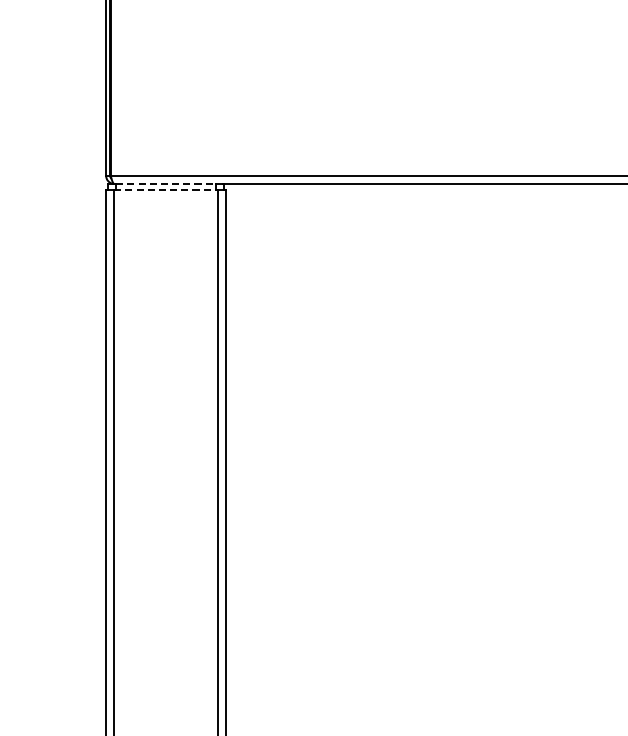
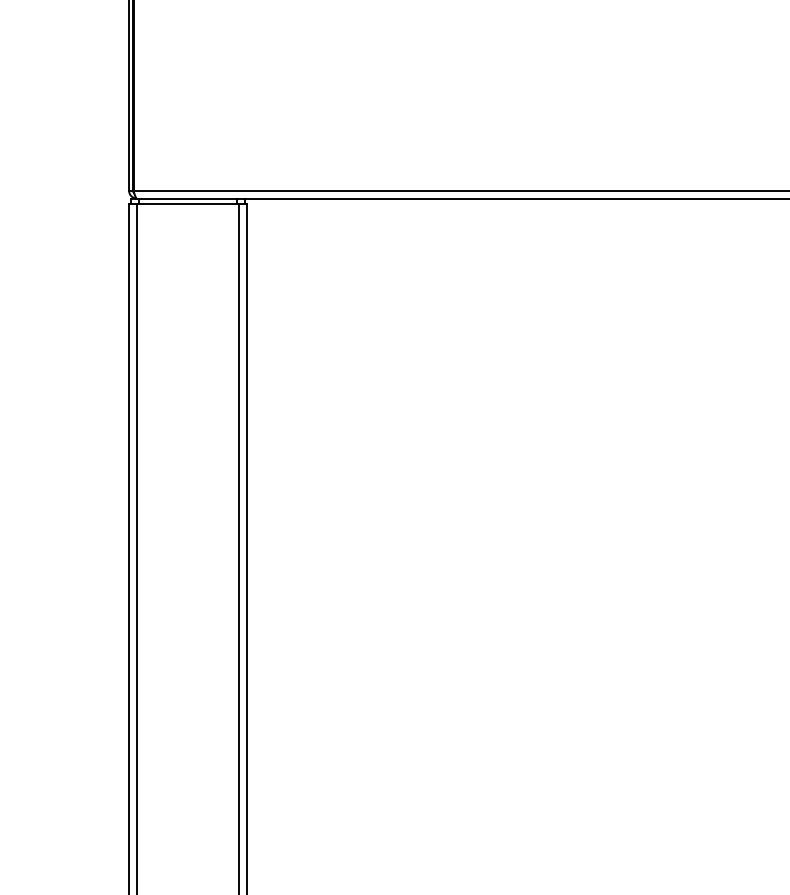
line: (165, 183) -> (187, 198), dashed -> solid
line: (165, 189) -> (187, 204), dashed -> solid

